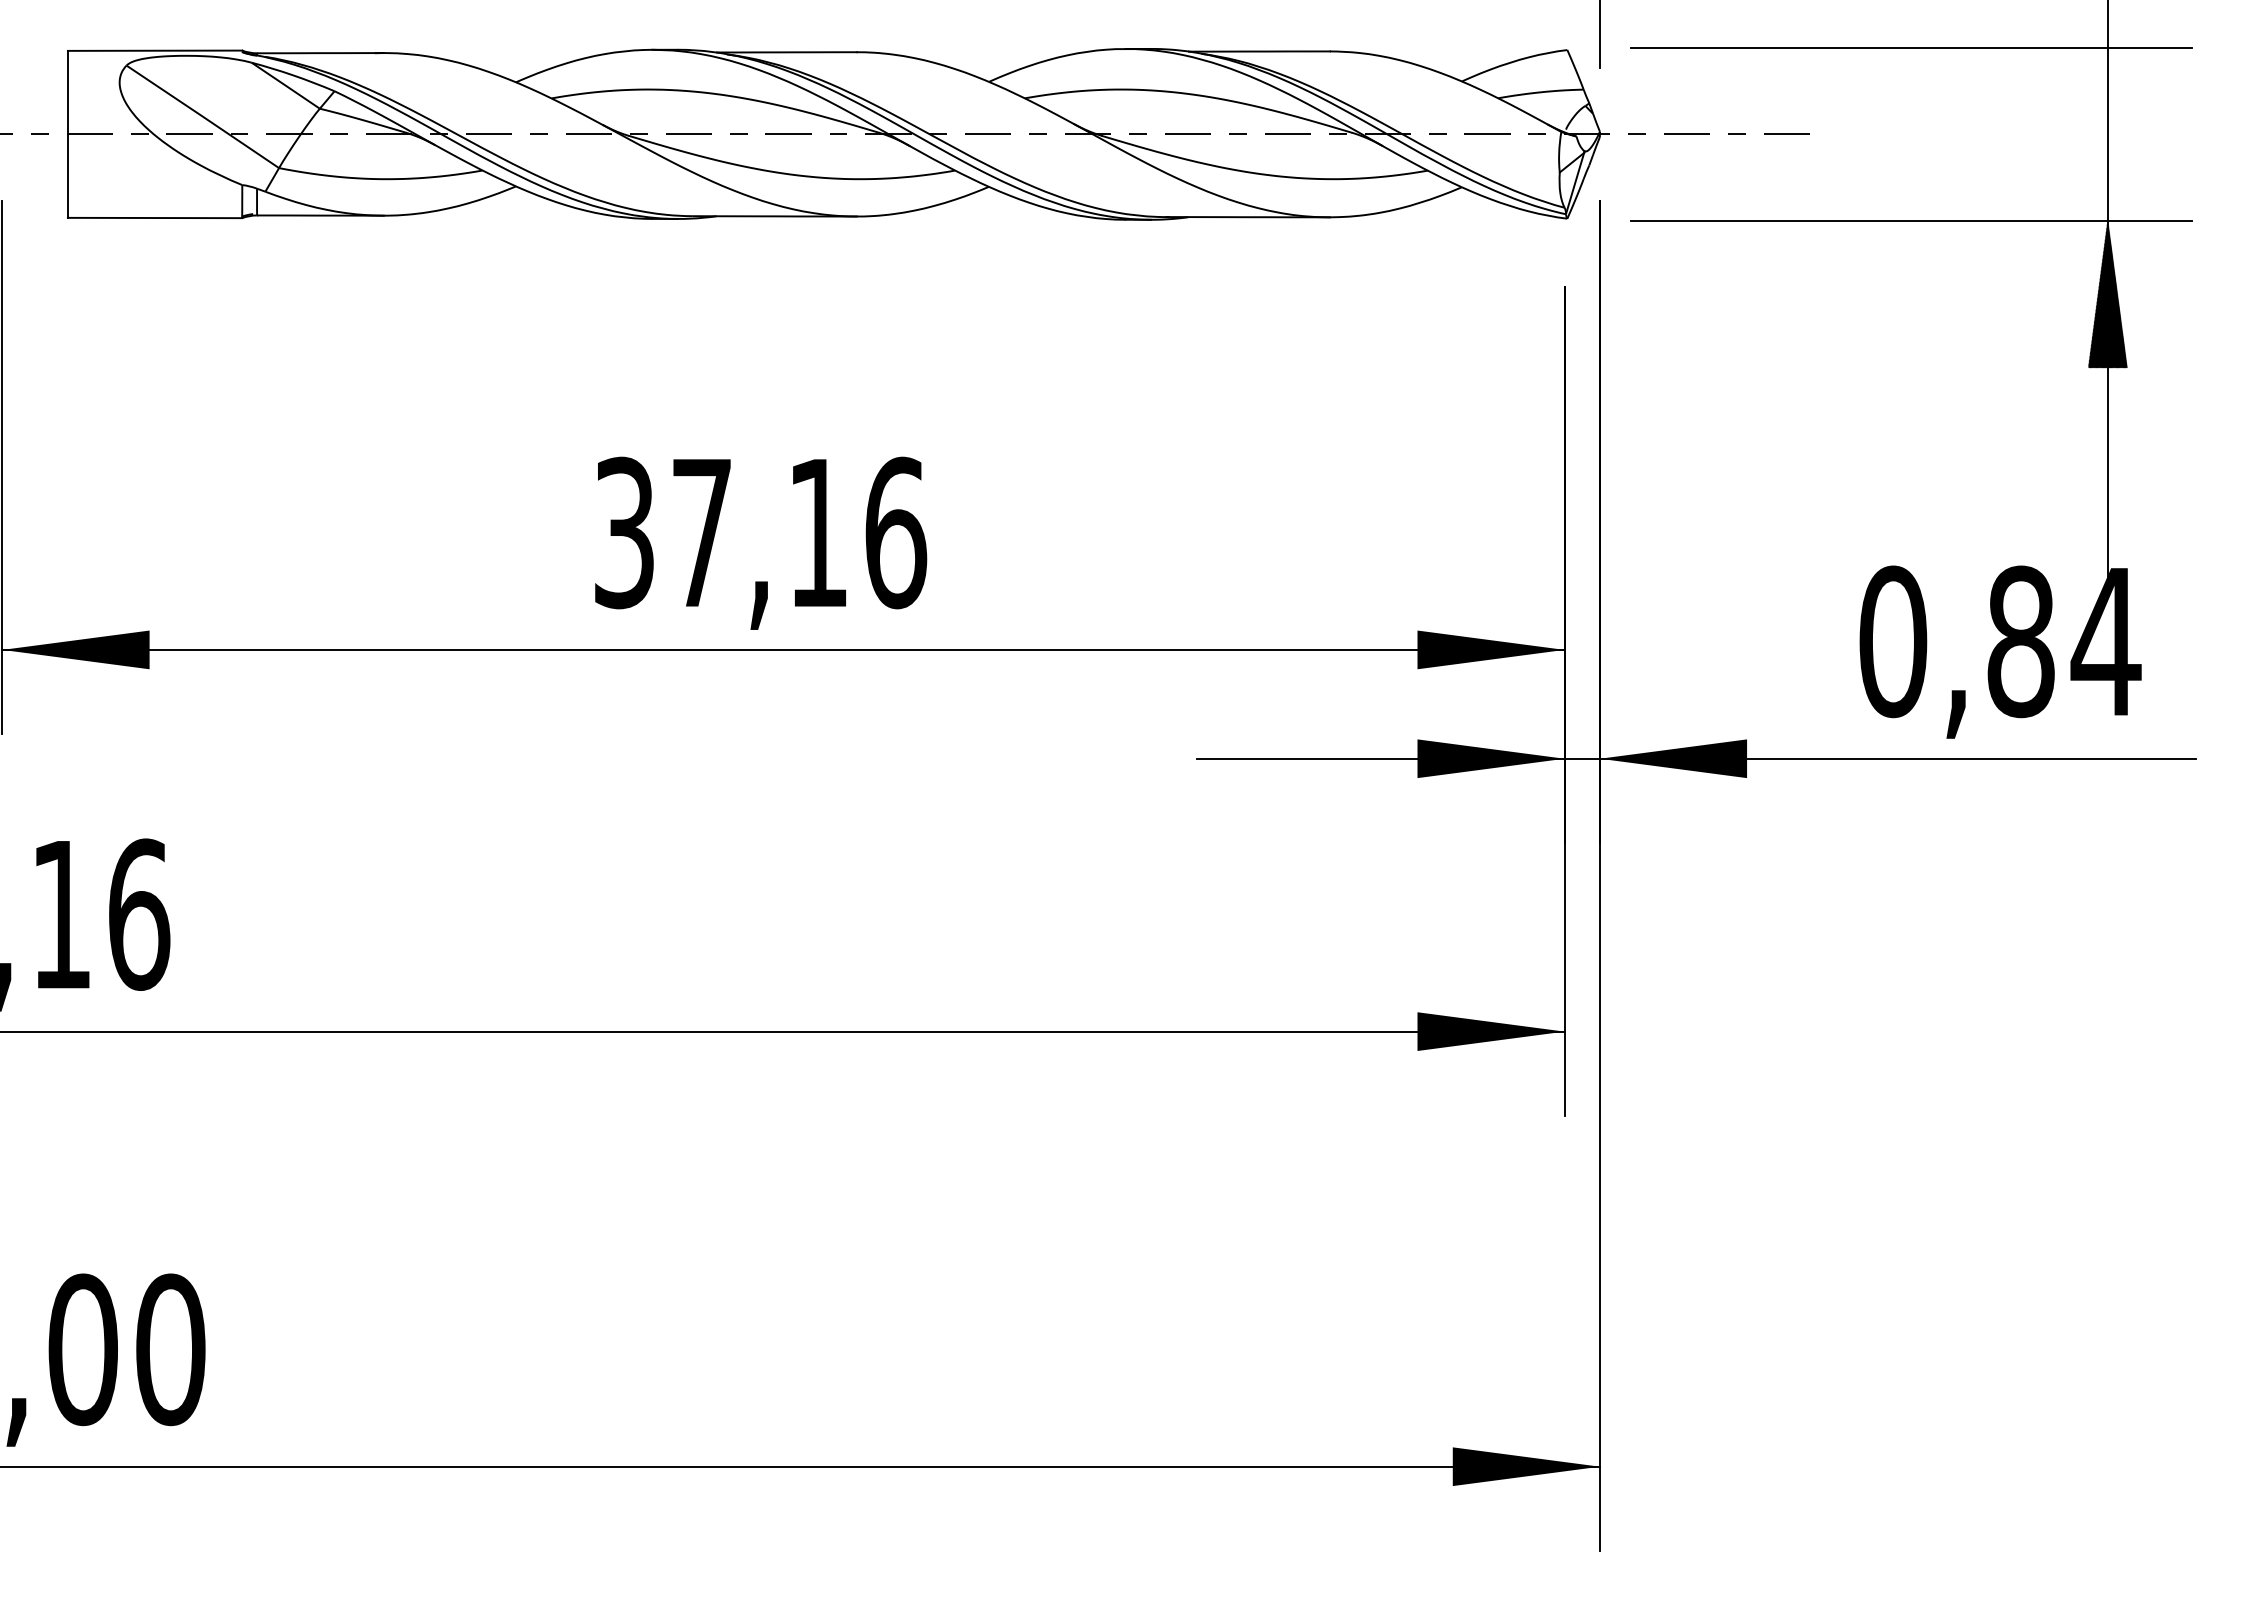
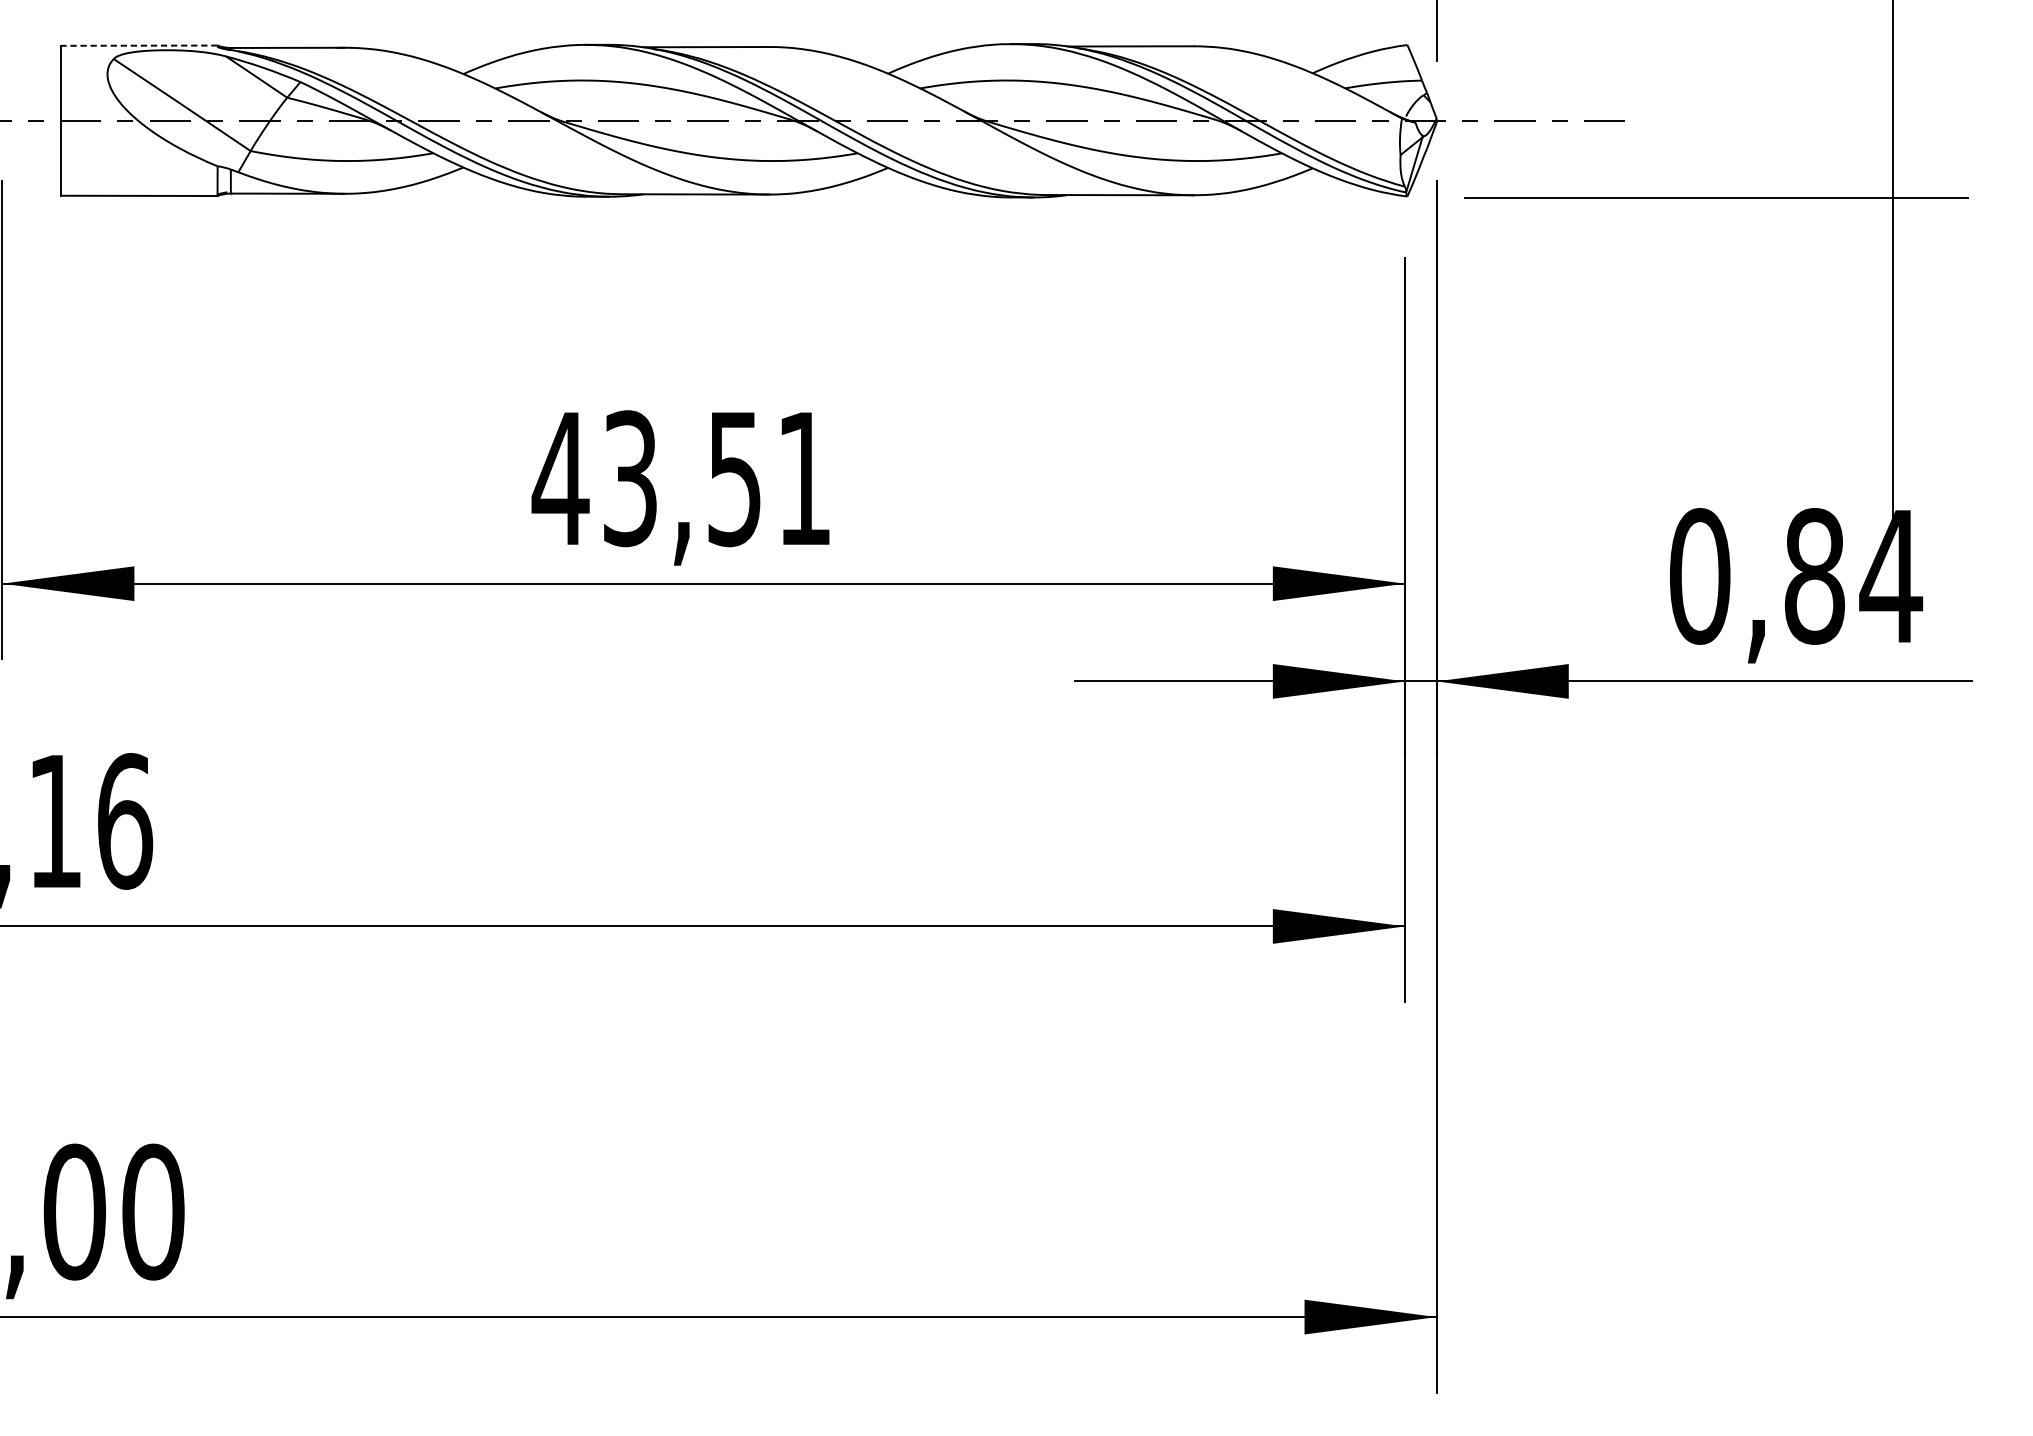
line: (1911, 48) -> (1716, 43), removed
line: (154, 50) -> (138, 45), solid -> dashed
hatch: (2107, 293) -> (1892, 263), removed
text: (759, 532) -> (682, 478), 37,16 -> 43,51

